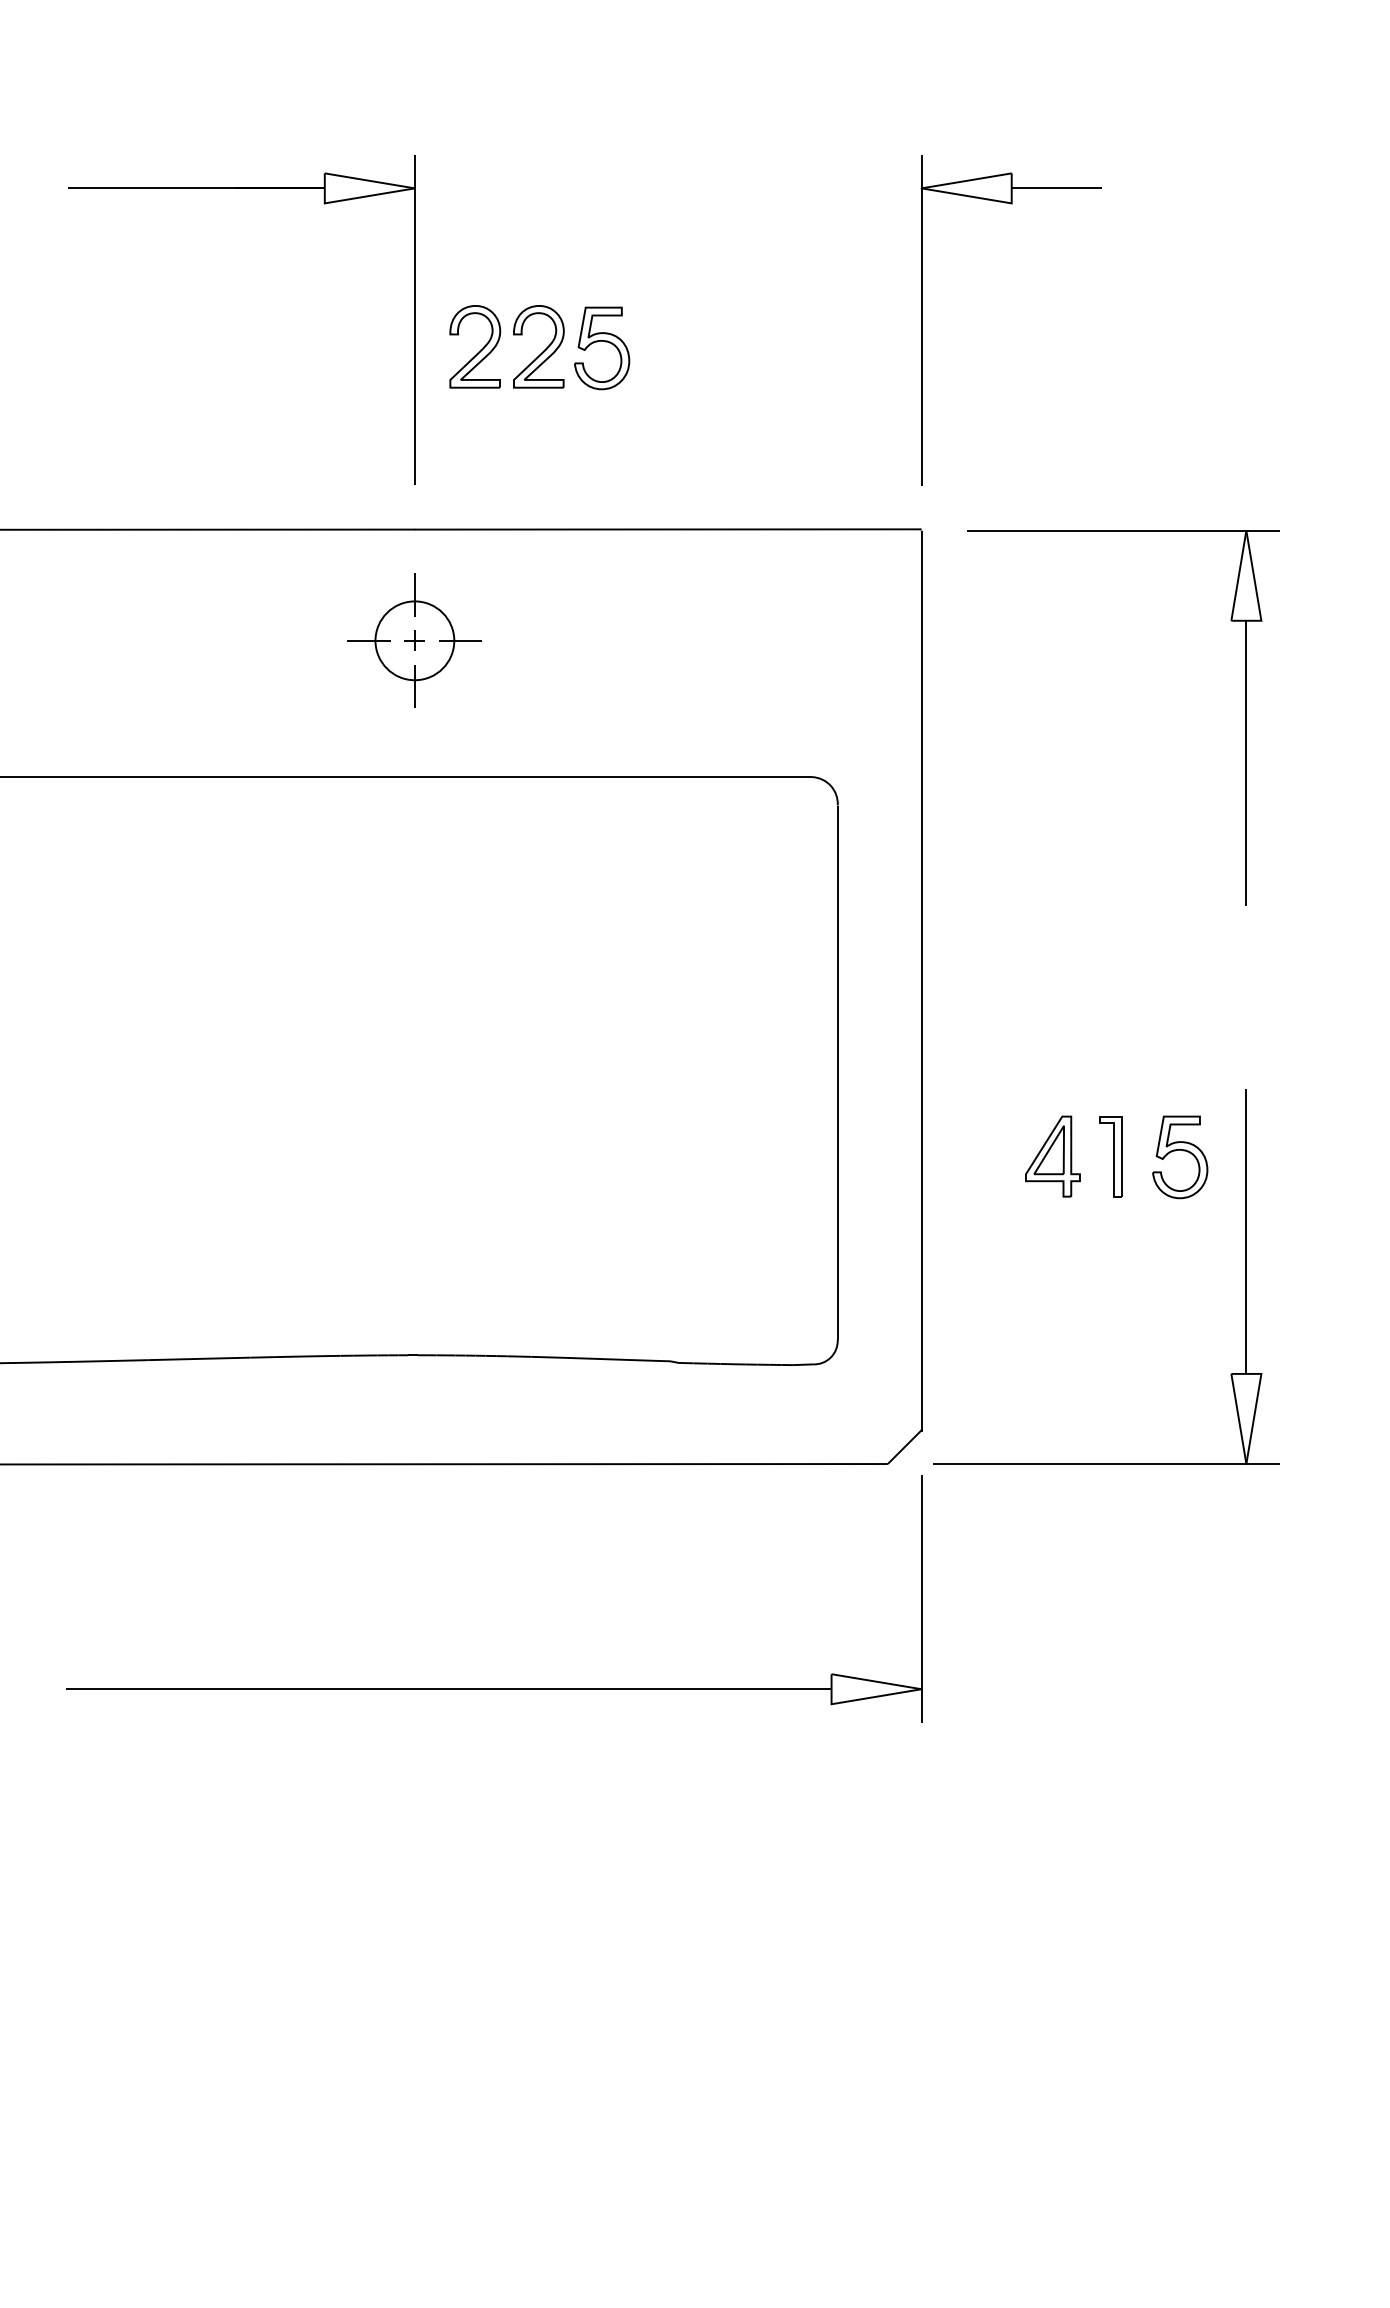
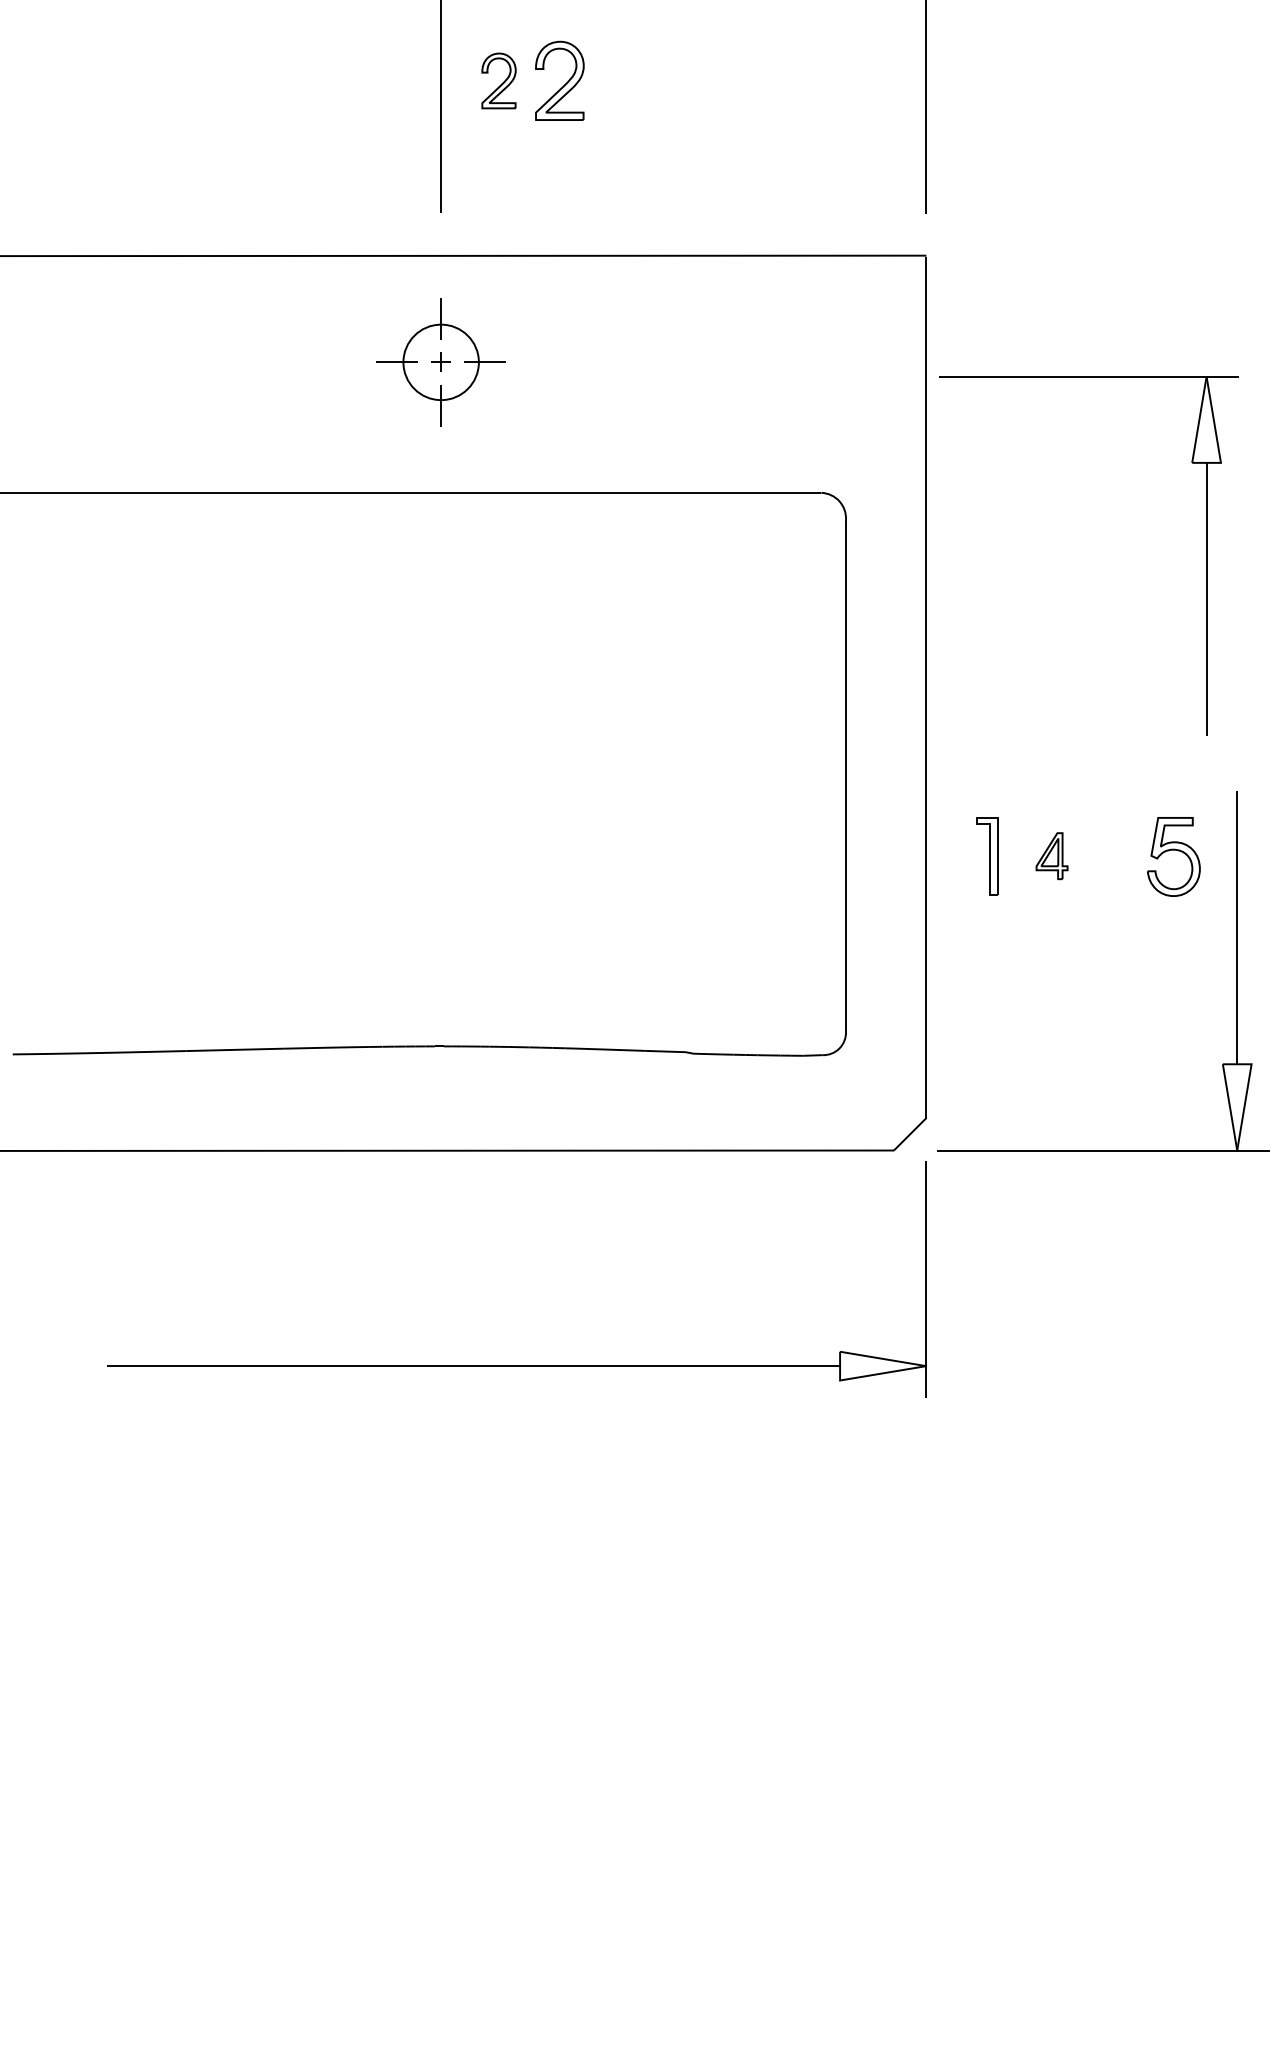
part: (605, 342) -> (623, 76), removed
part: (475, 346) -> (499, 80), size x0.7
part: (1245, 717) -> (1205, 555), moved
part: (1052, 1156) -> (1051, 856), size x0.6
part: (1110, 1156) -> (987, 856), moved

